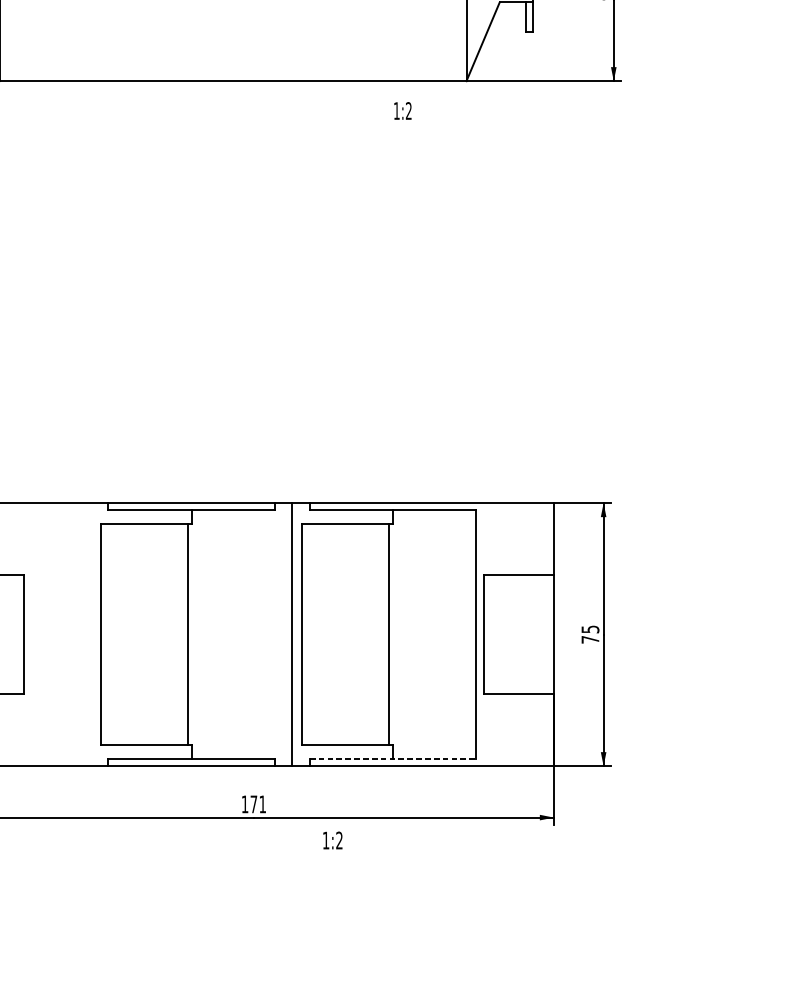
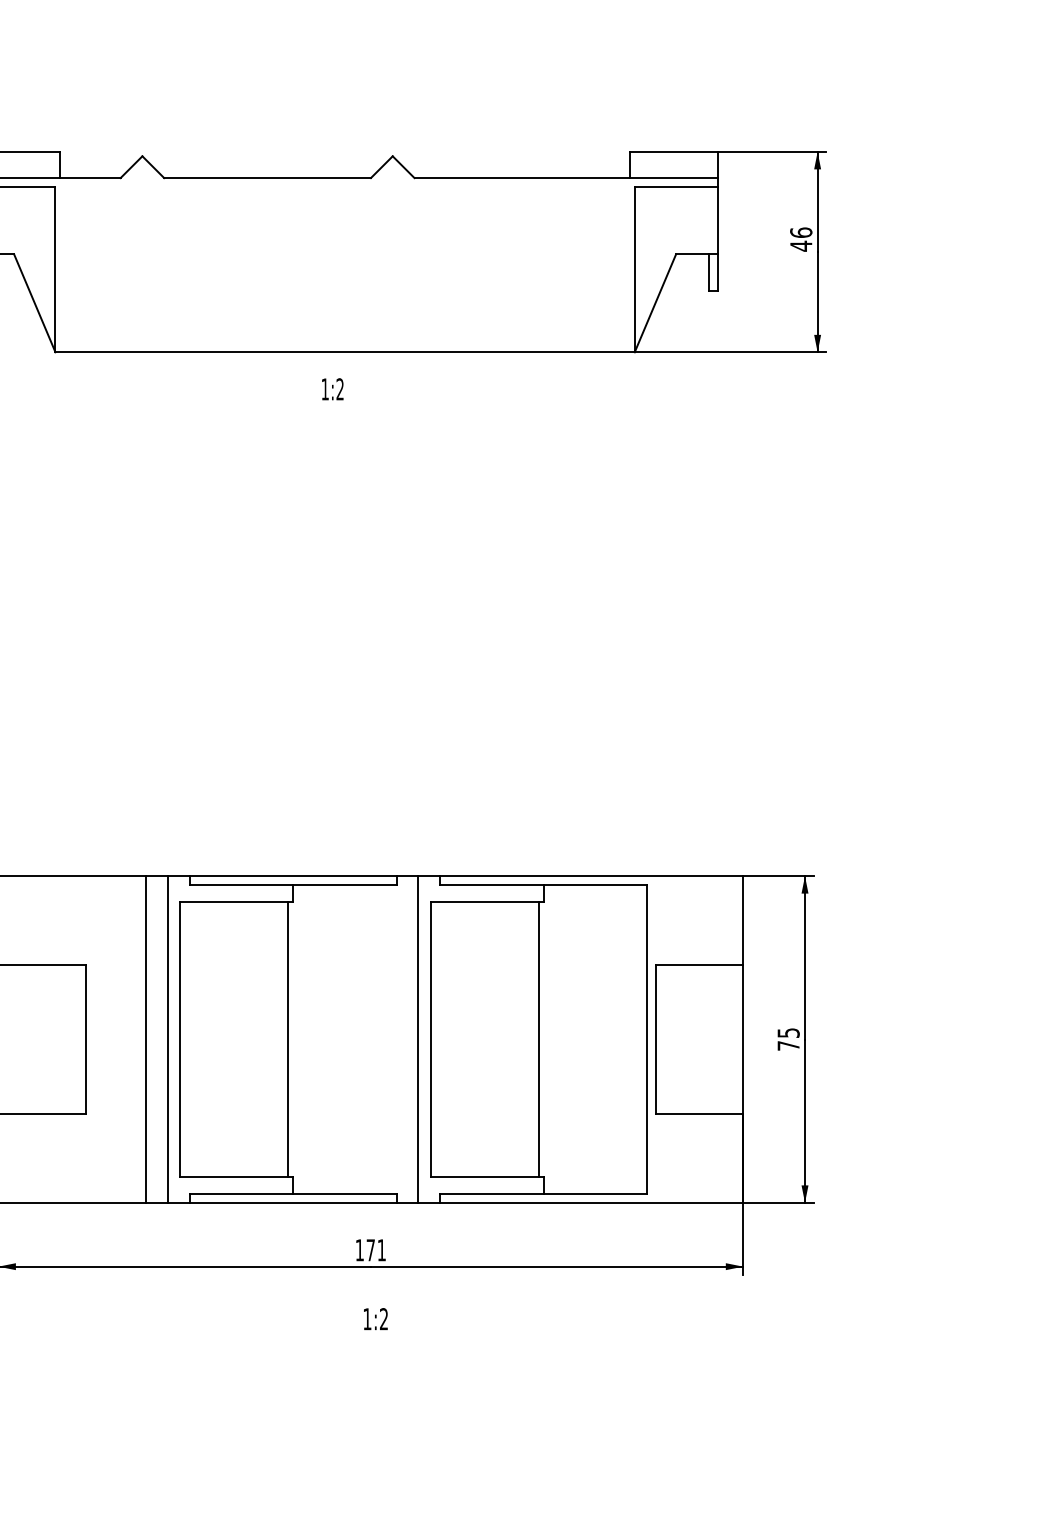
text: (402, 111) -> (332, 389), moved
line: (73, 634) -> (146, 1039), added
line: (90, 634) -> (168, 1039), added
line: (393, 759) -> (544, 1194), dashed -> solid
text: (332, 840) -> (375, 1318), moved

